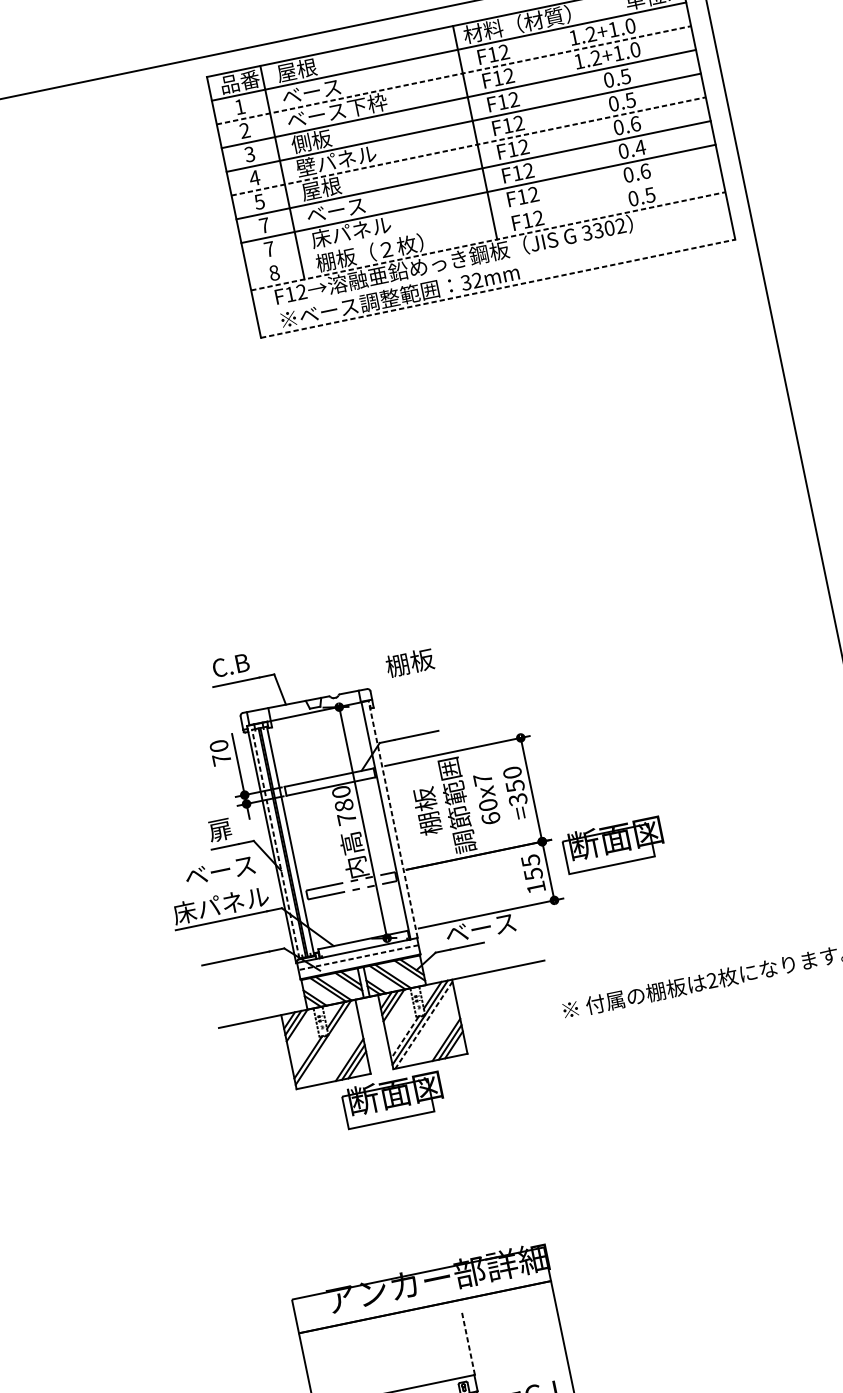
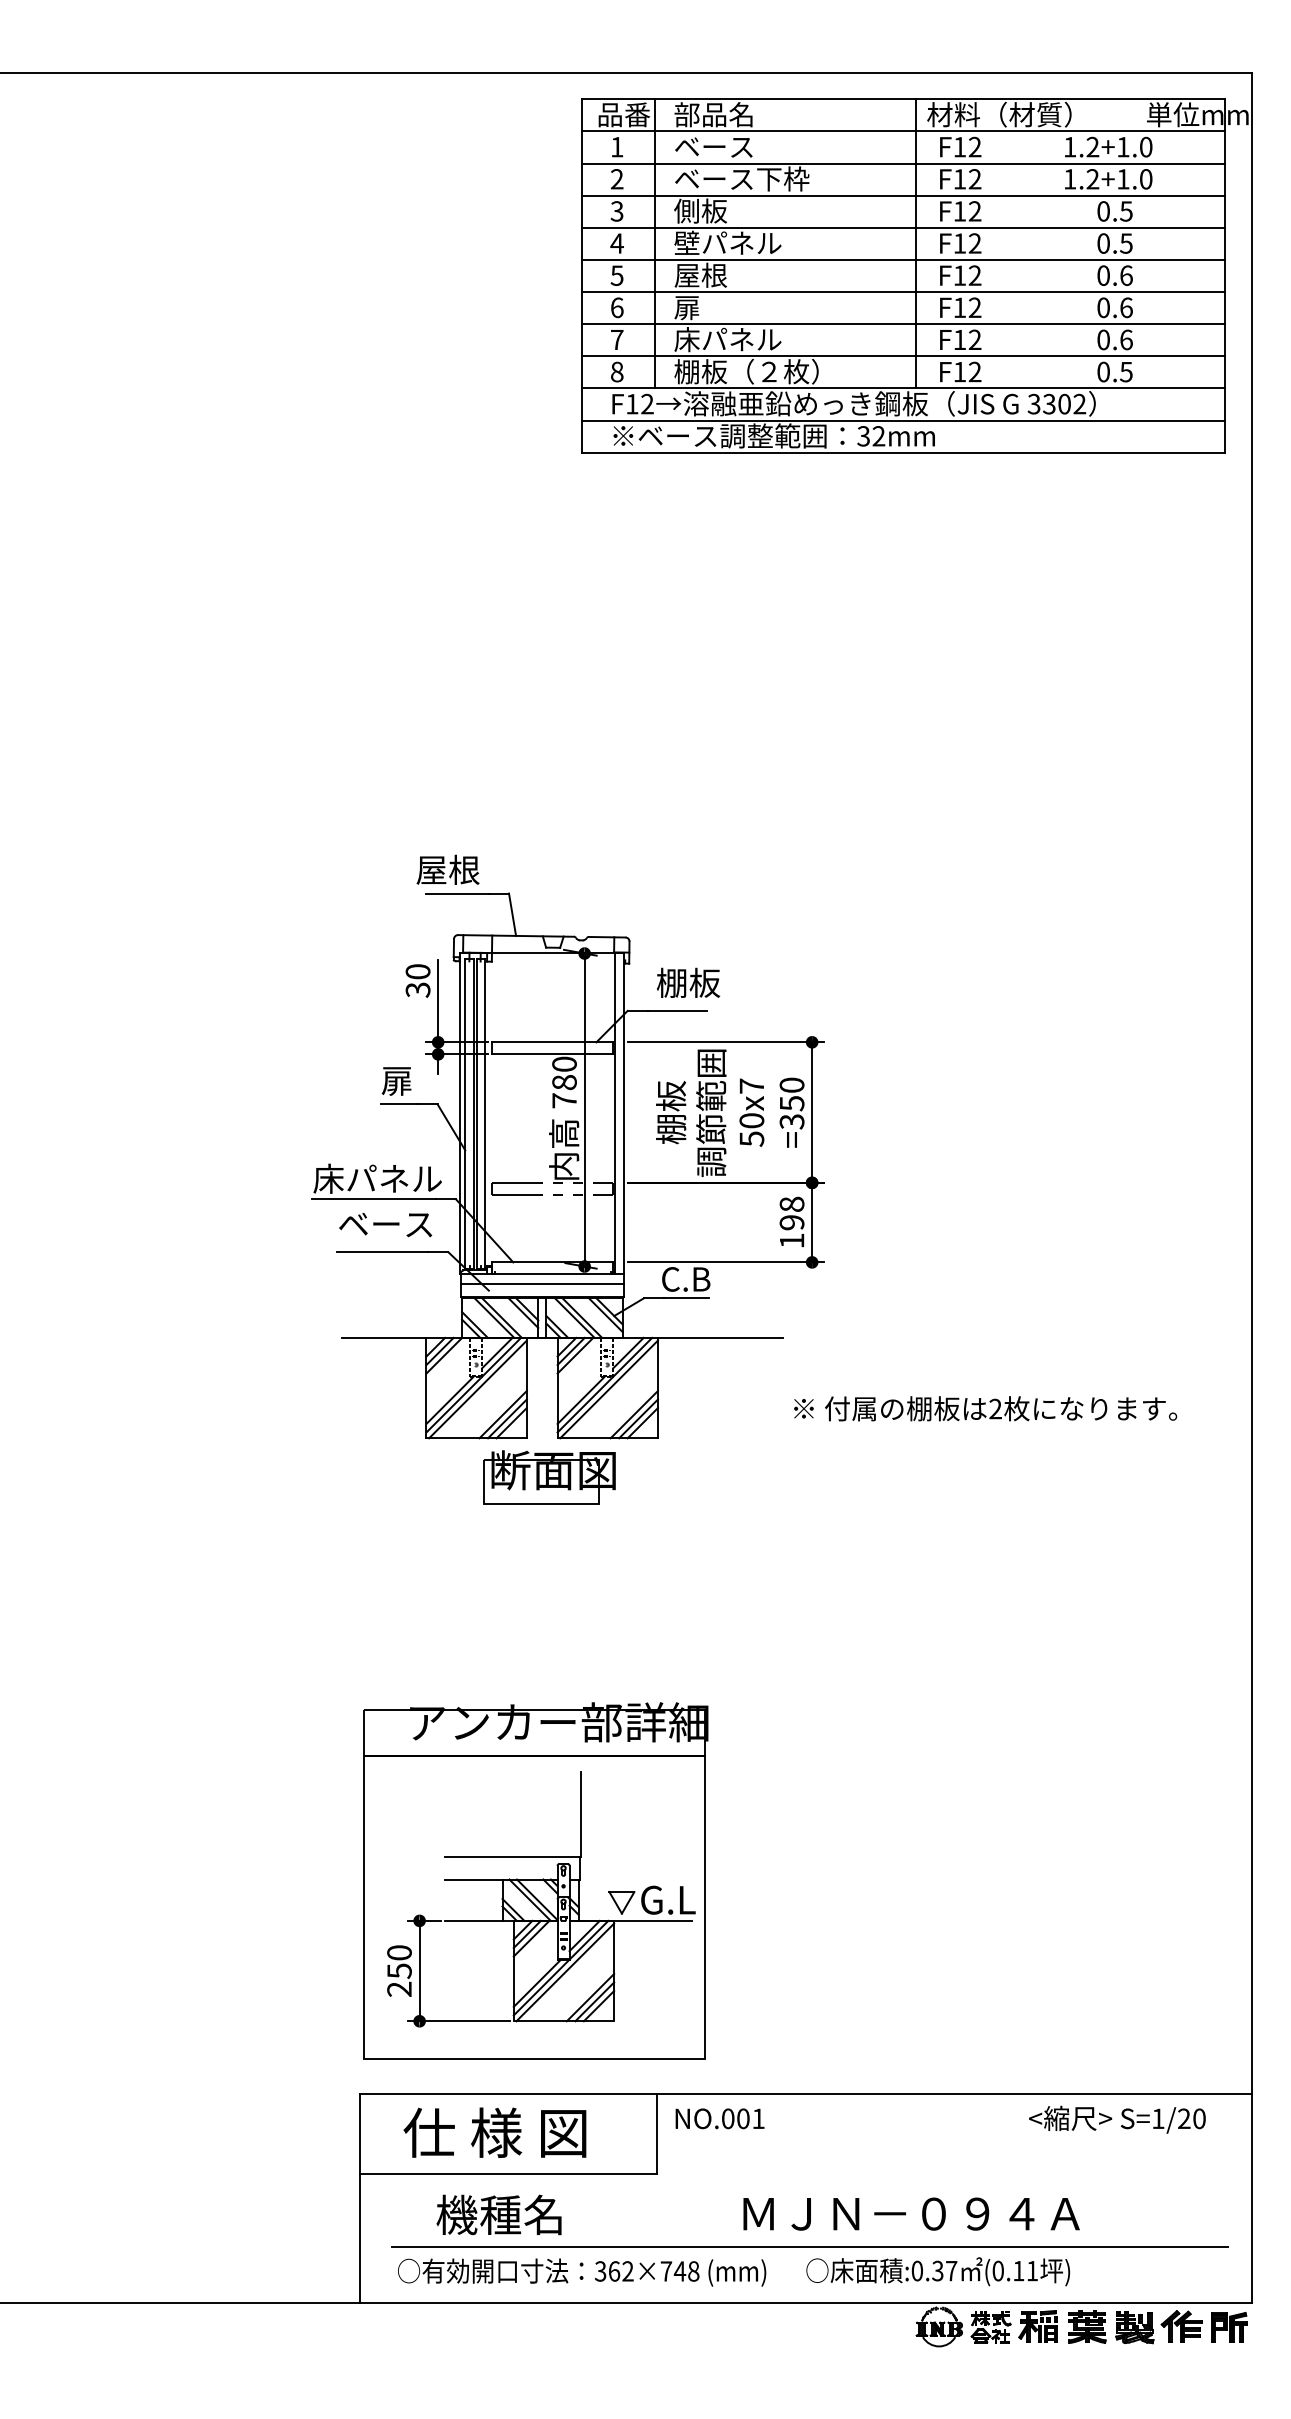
text: (306, 68) -> (713, 114), 屋根 -> 部品名
line: (454, 75) -> (904, 163), dashed -> solid
line: (469, 145) -> (904, 259), dashed -> solid
text: (640, 147) -> (1126, 307), 0.4 -> 0.6
text: (335, 211) -> (713, 308), ベース -> 扉
line: (483, 217) -> (903, 356), added
text: (264, 225) -> (617, 307), 7 -> 6
line: (489, 241) -> (904, 388), dashed -> solid
line: (493, 264) -> (903, 420), added
line: (498, 288) -> (904, 452), dashed -> solid
text: (409, 662) -> (688, 982), moved
text: (225, 666) -> (447, 869), C.B -> 屋根
text: (221, 759) -> (417, 989), 70 -> 30
text: (490, 818) -> (751, 1138), 60x7 -> 50x7
line: (393, 819) -> (624, 1113), dashed -> solid
line: (275, 844) -> (465, 1114), dashed -> solid
part: (613, 844) -> (904, 1205), removed
text: (531, 867) -> (791, 1213), 155 -> 198
text: (219, 871) -> (385, 1224), moved
text: (480, 928) -> (708, 1279), ベース -> C.B
line: (358, 958) -> (541, 1284), dashed -> solid
line: (423, 1025) -> (608, 1389), dashed -> solid
line: (404, 1037) -> (580, 1400), dashed -> solid
line: (326, 1045) -> (477, 1389), added
line: (468, 1343) -> (581, 1814), dashed -> solid

